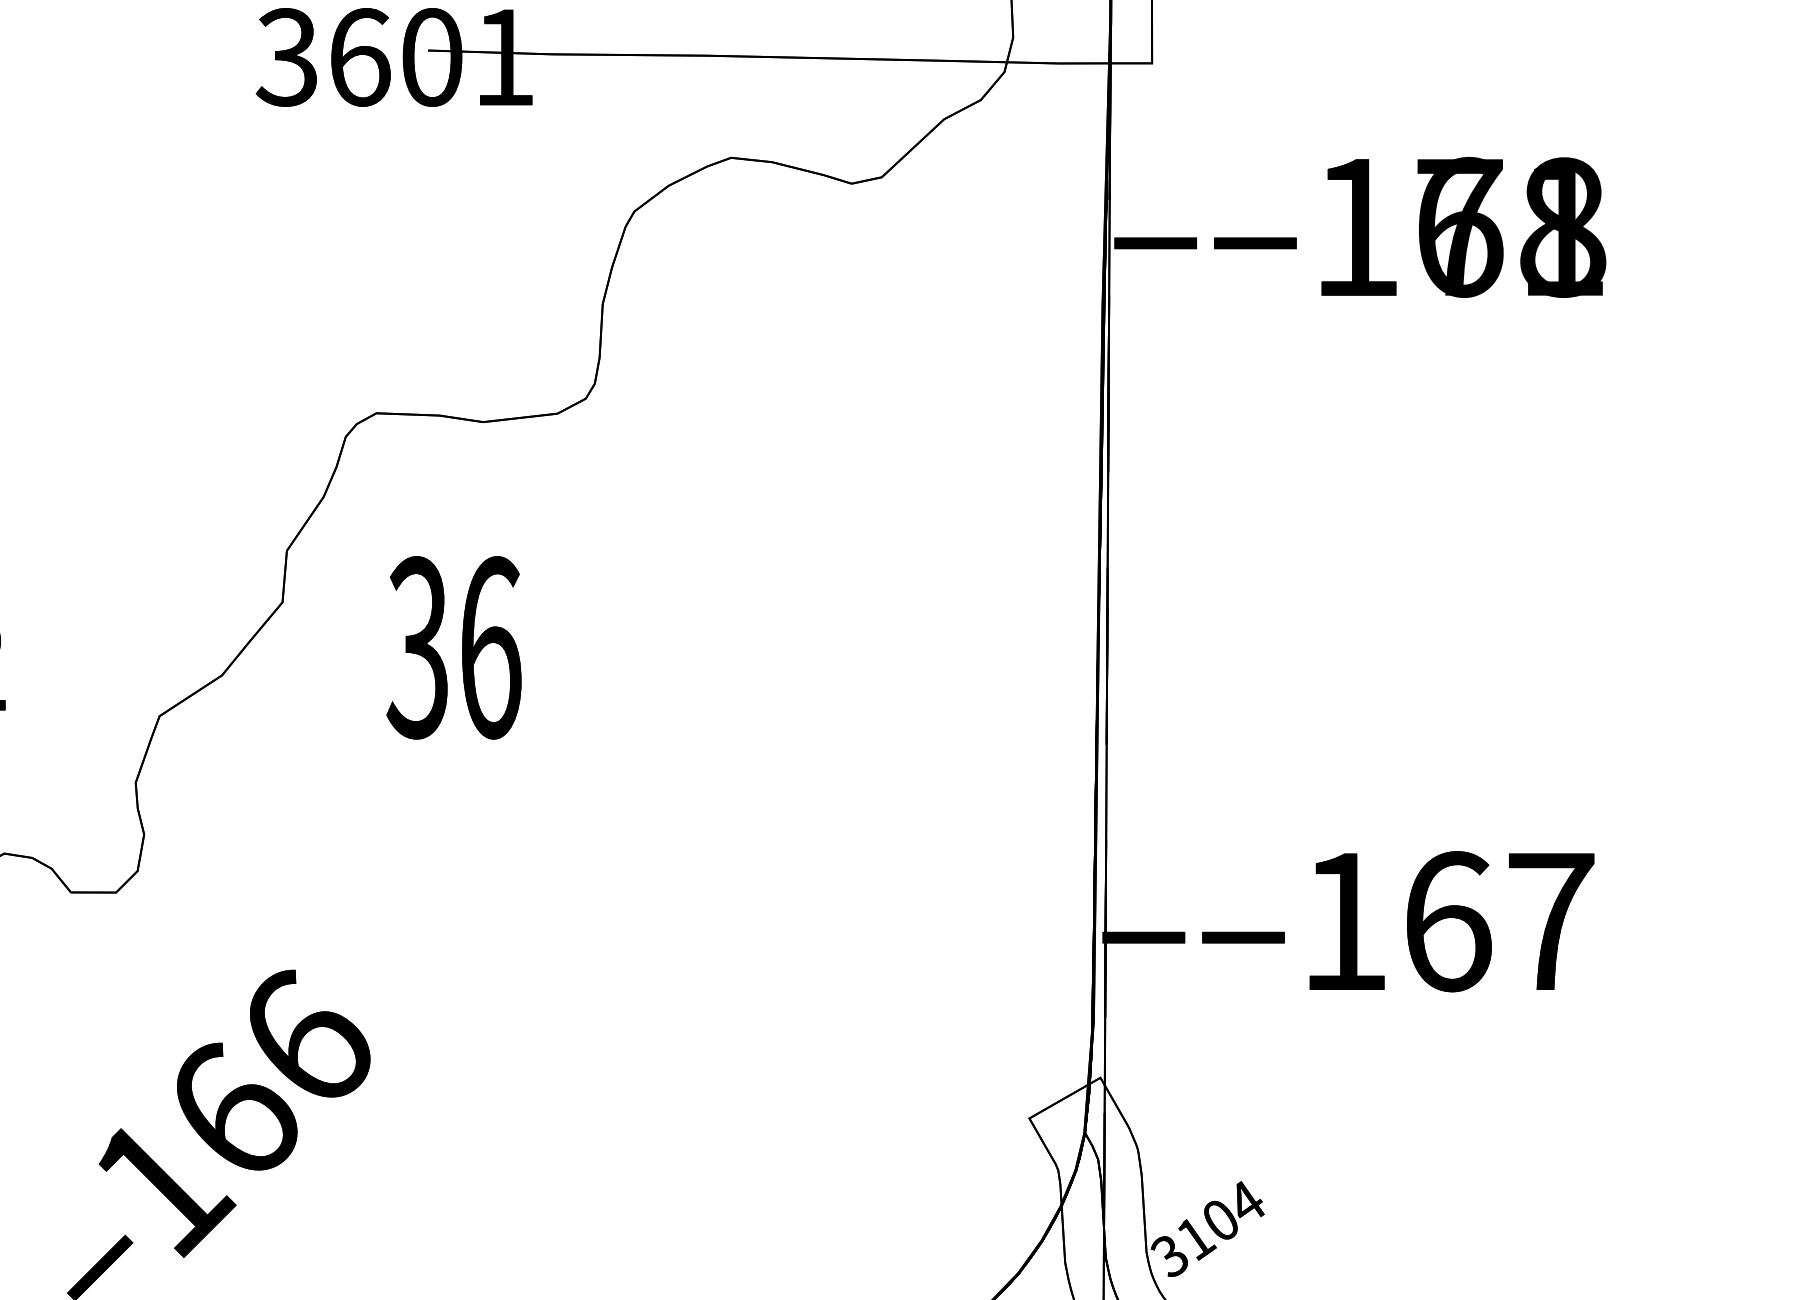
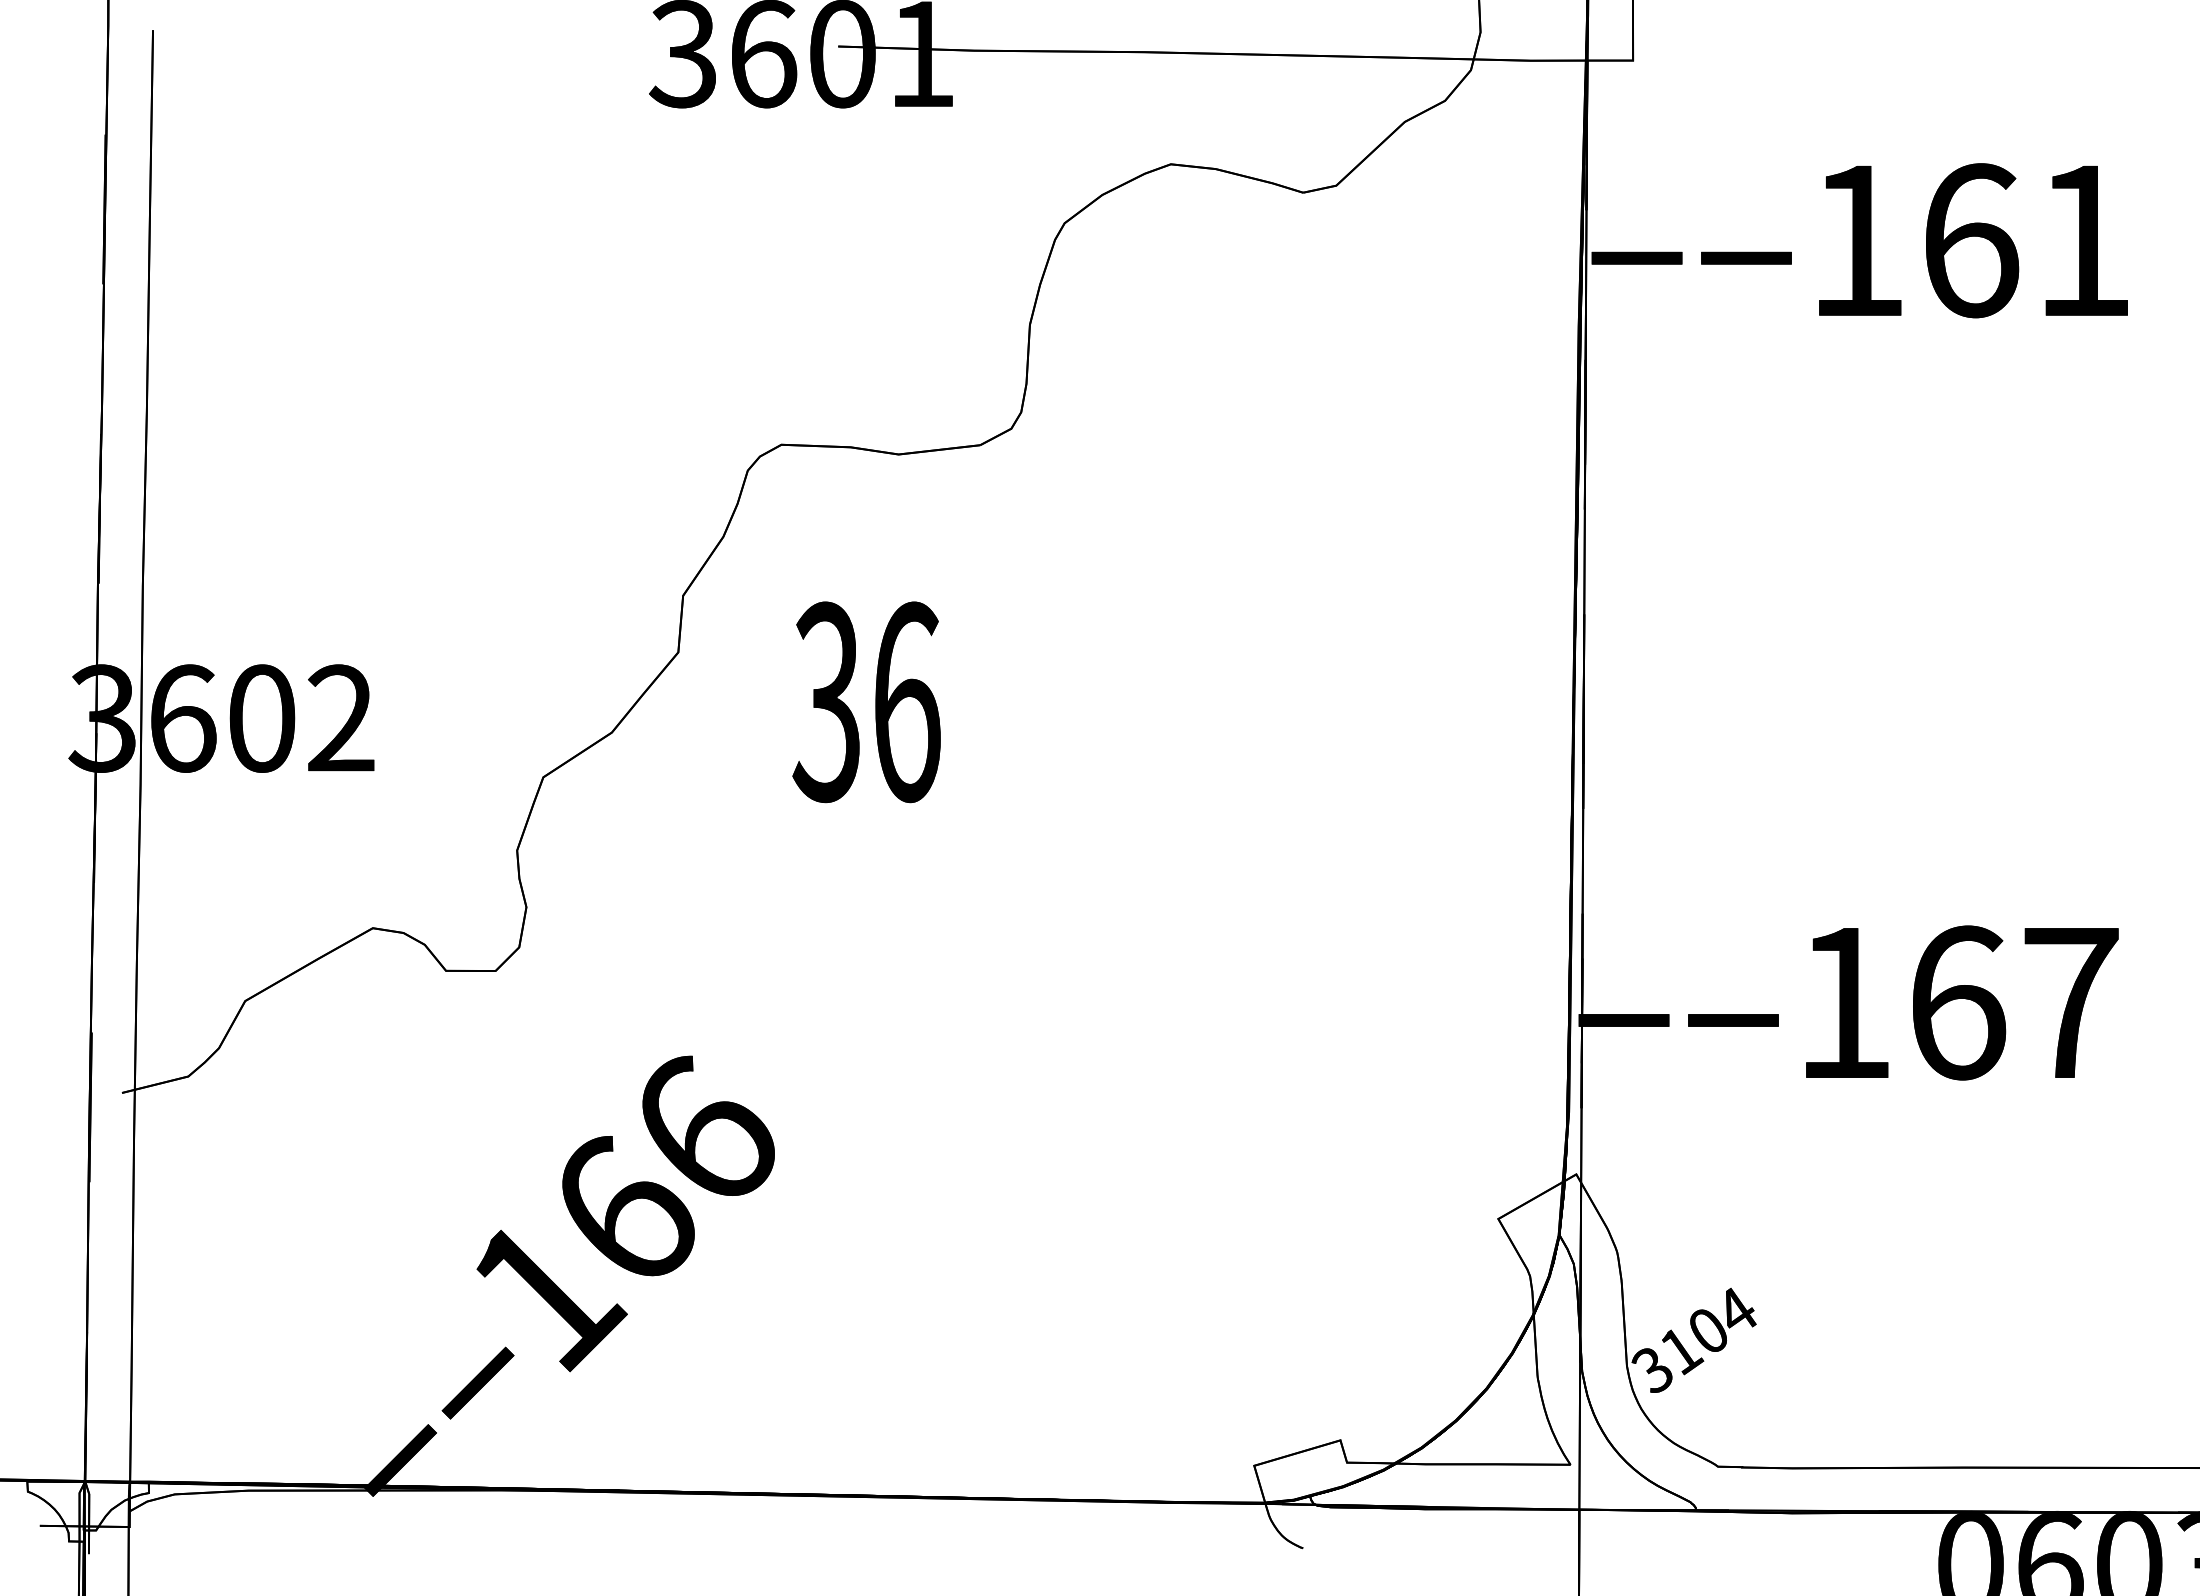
text: (1511, 227) -> (2027, 240), 178 -> 161

